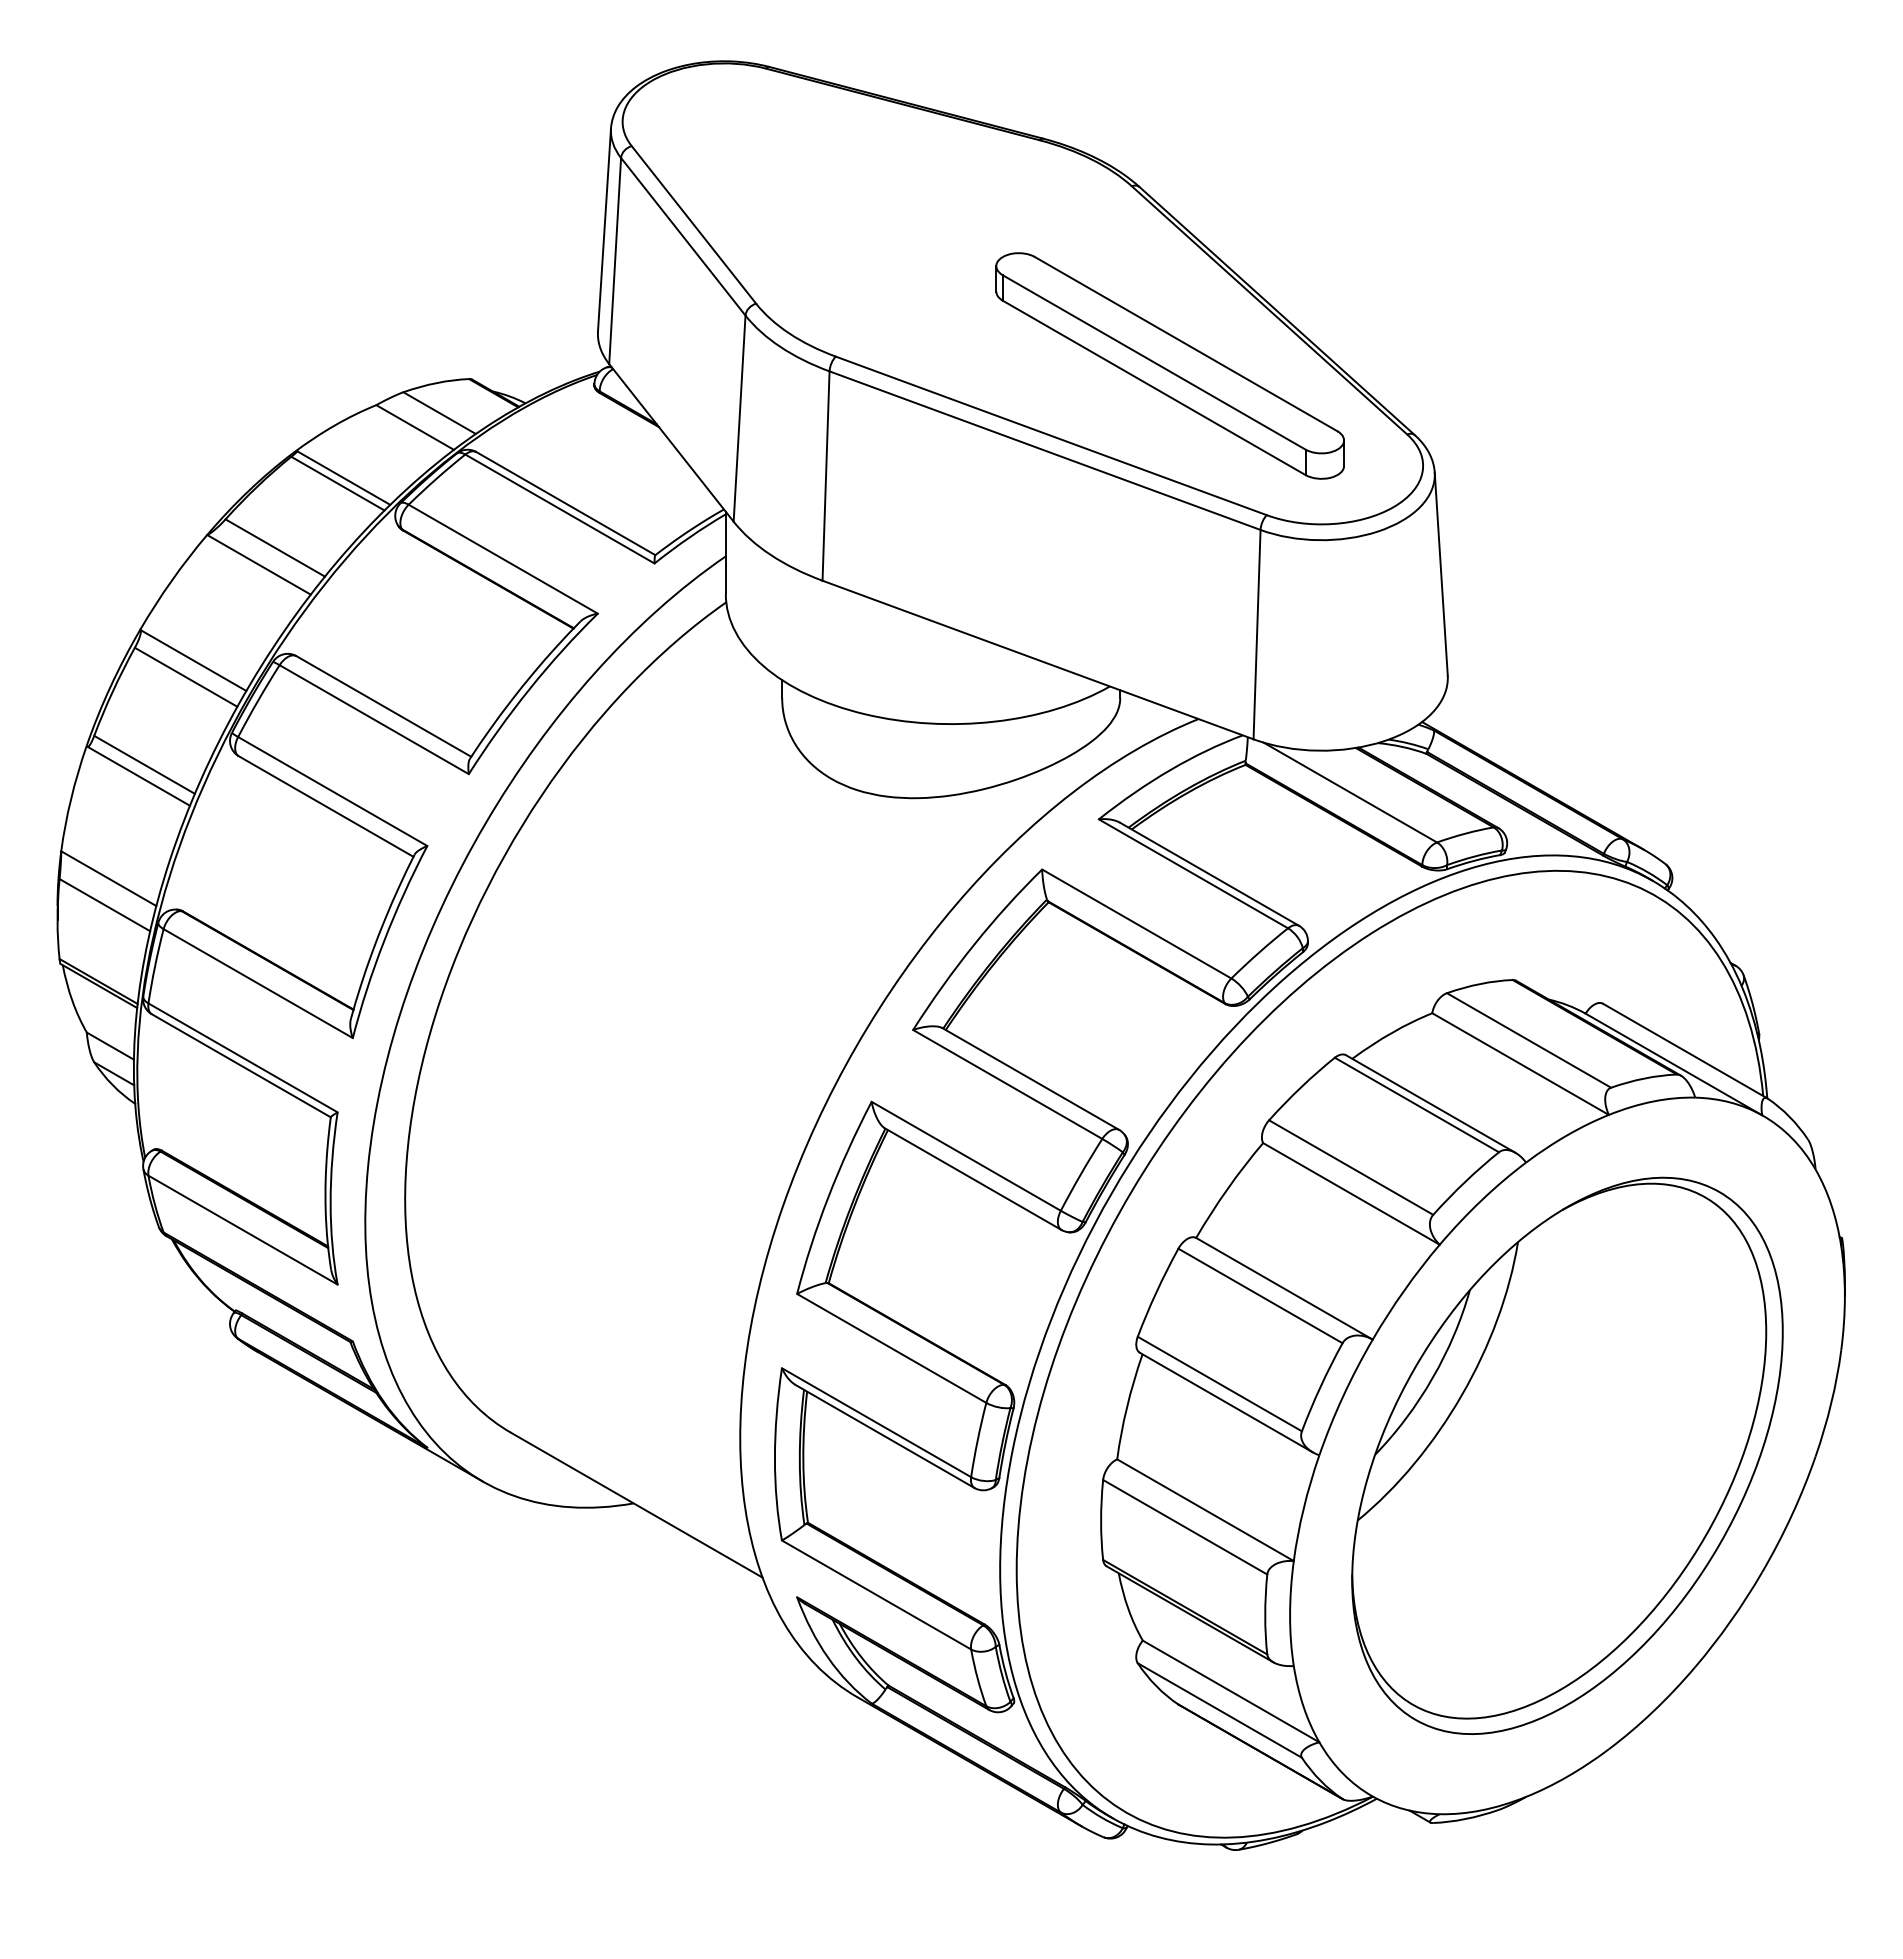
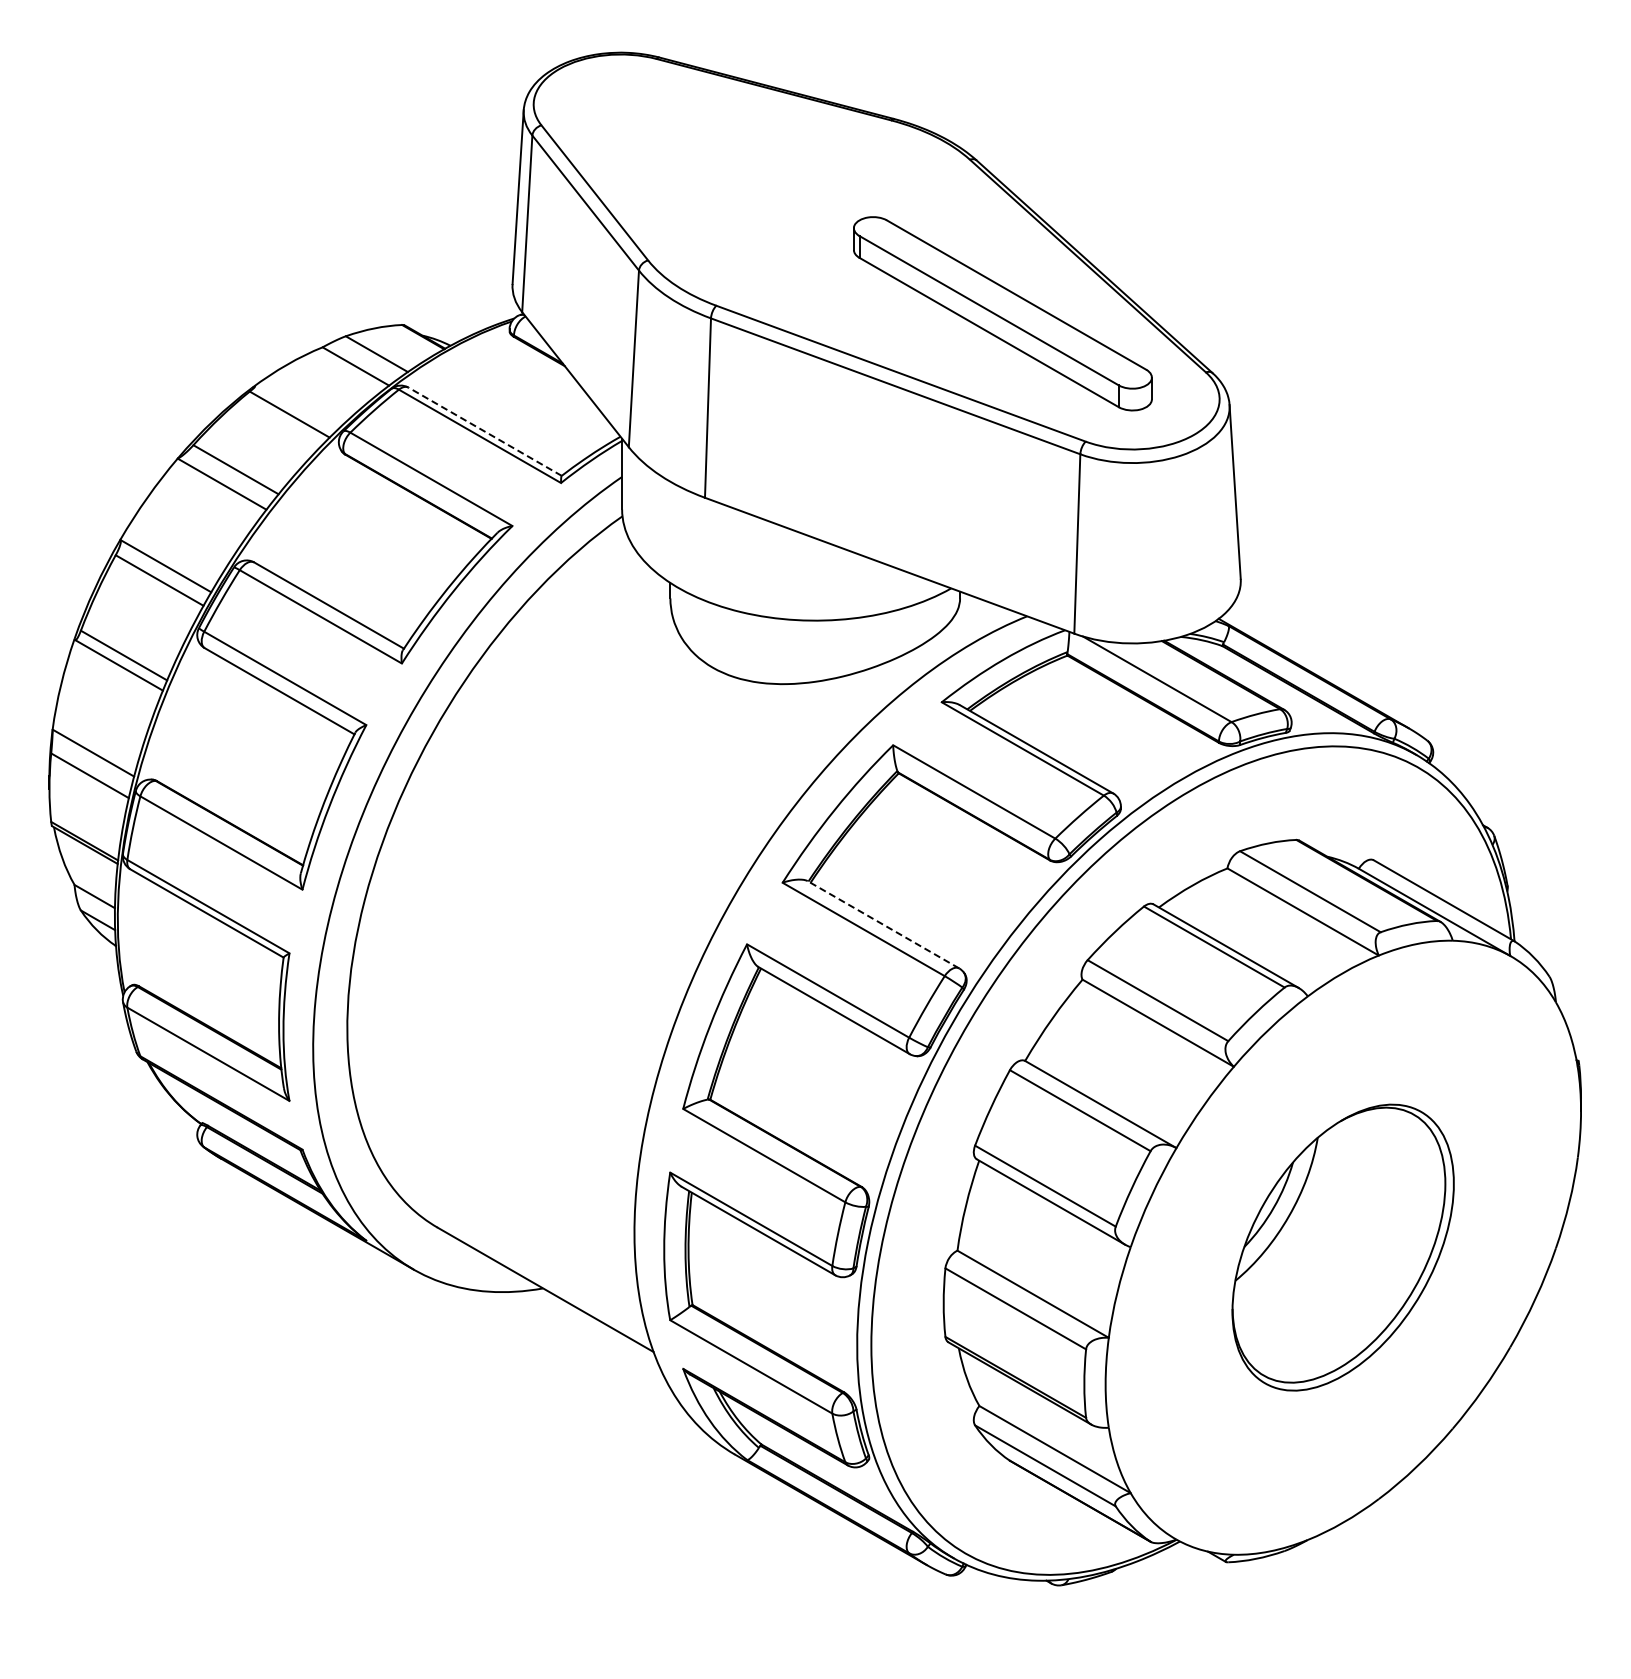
line: (343, 477) -> (294, 409), removed
line: (565, 503) -> (484, 431), solid -> dashed
line: (1030, 1078) -> (883, 924), solid -> dashed
part: (1566, 1455) -> (1342, 1247), size x0.6

